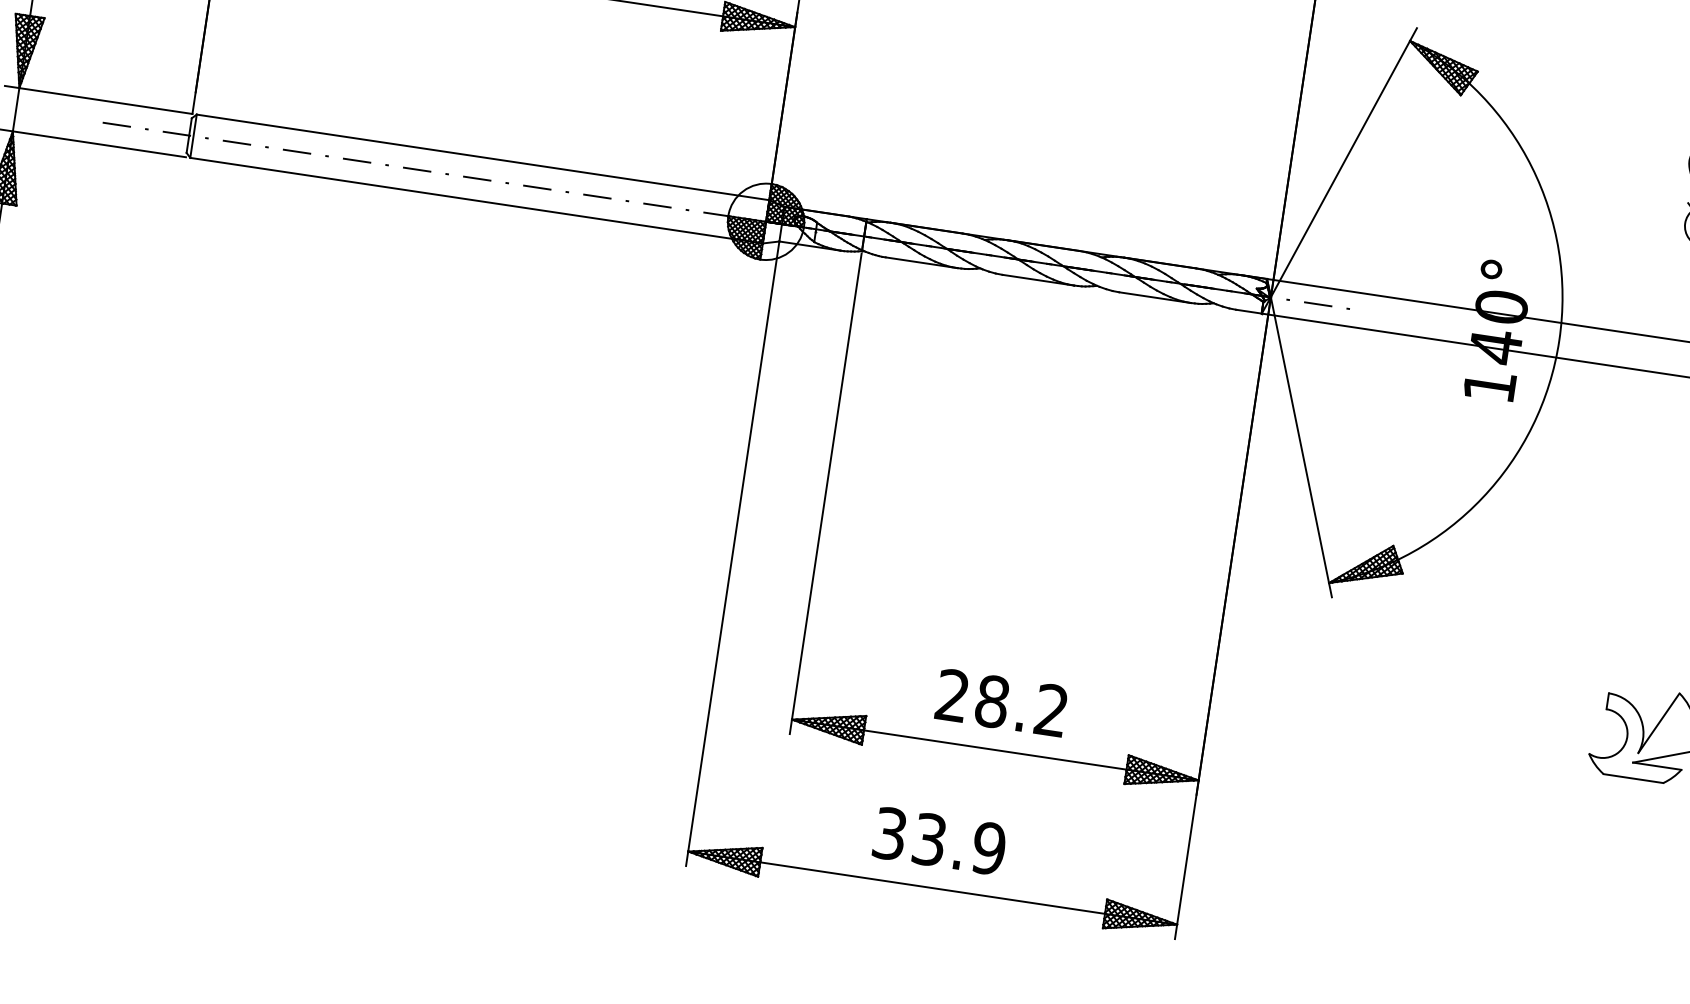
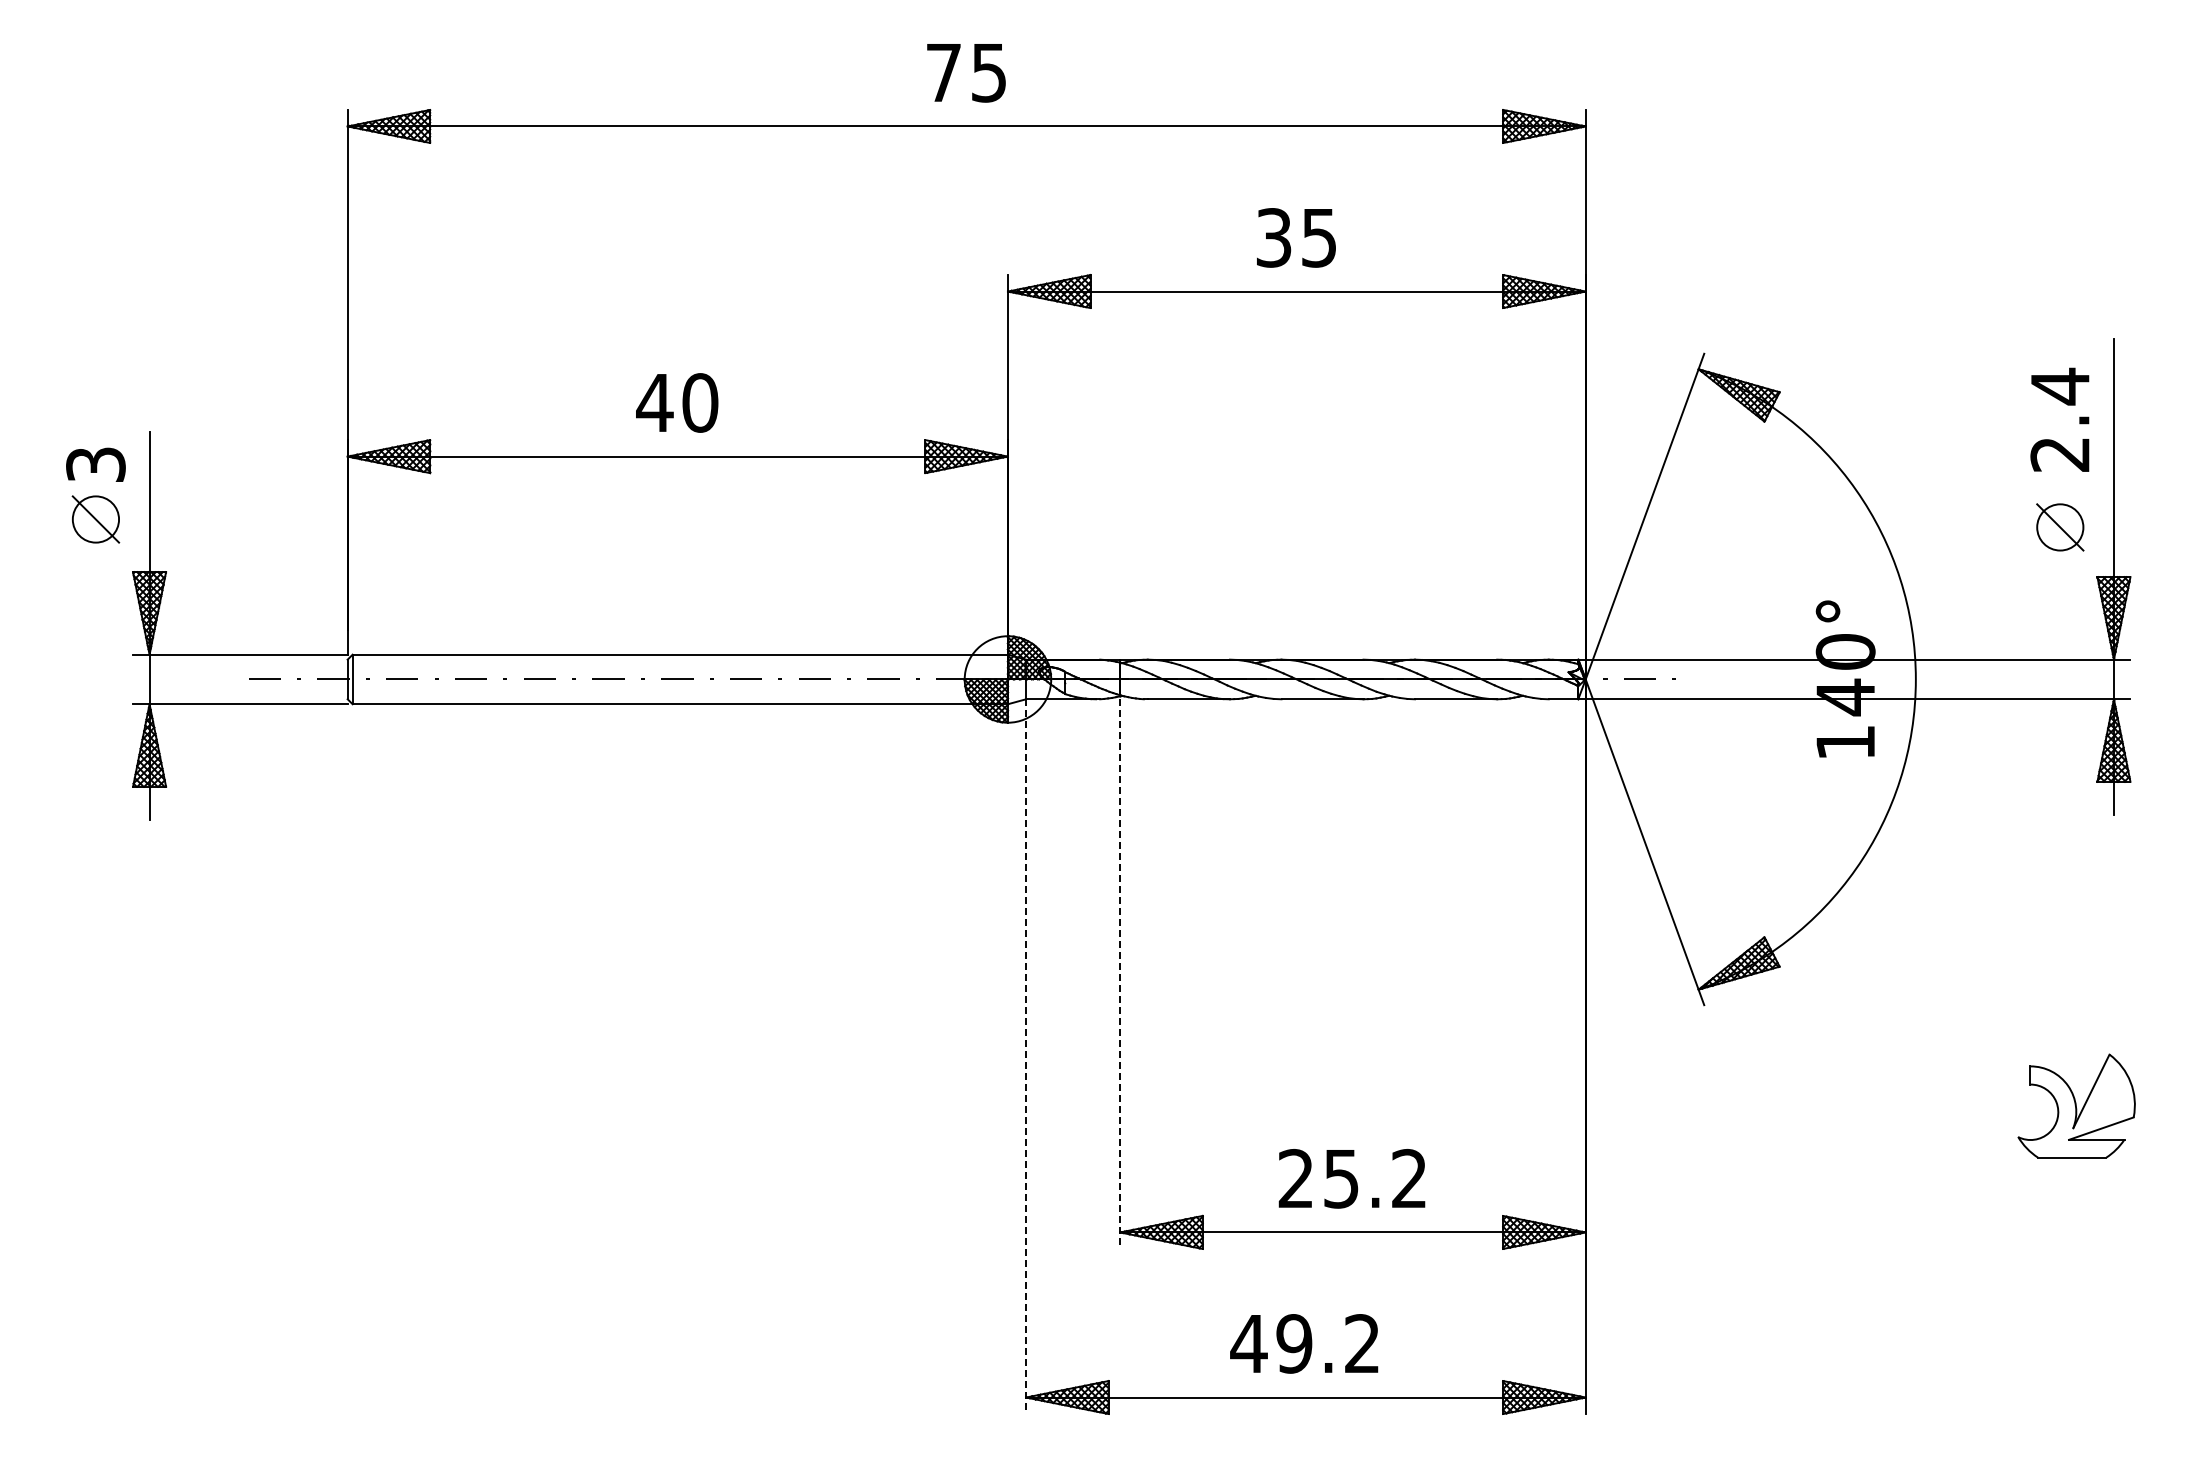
line: (825, 494) -> (1120, 974), solid -> dashed
line: (732, 554) -> (1026, 1057), solid -> dashed
text: (992, 701) -> (1341, 1178), 28.2 -> 25.2
text: (939, 840) -> (1305, 1343), 33.9 -> 49.2

